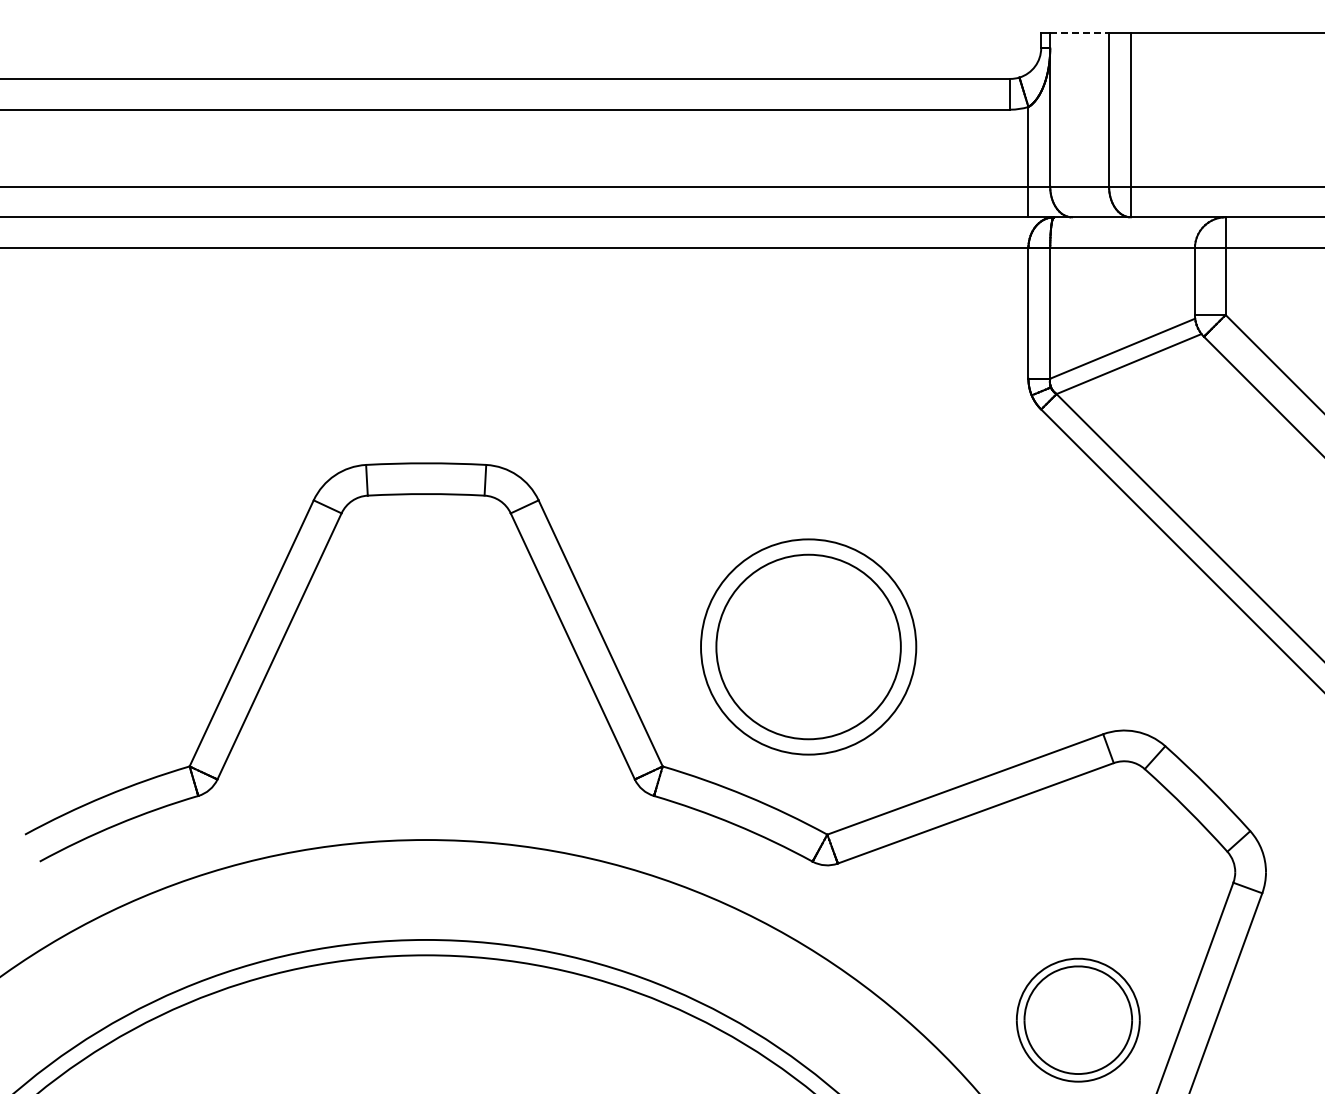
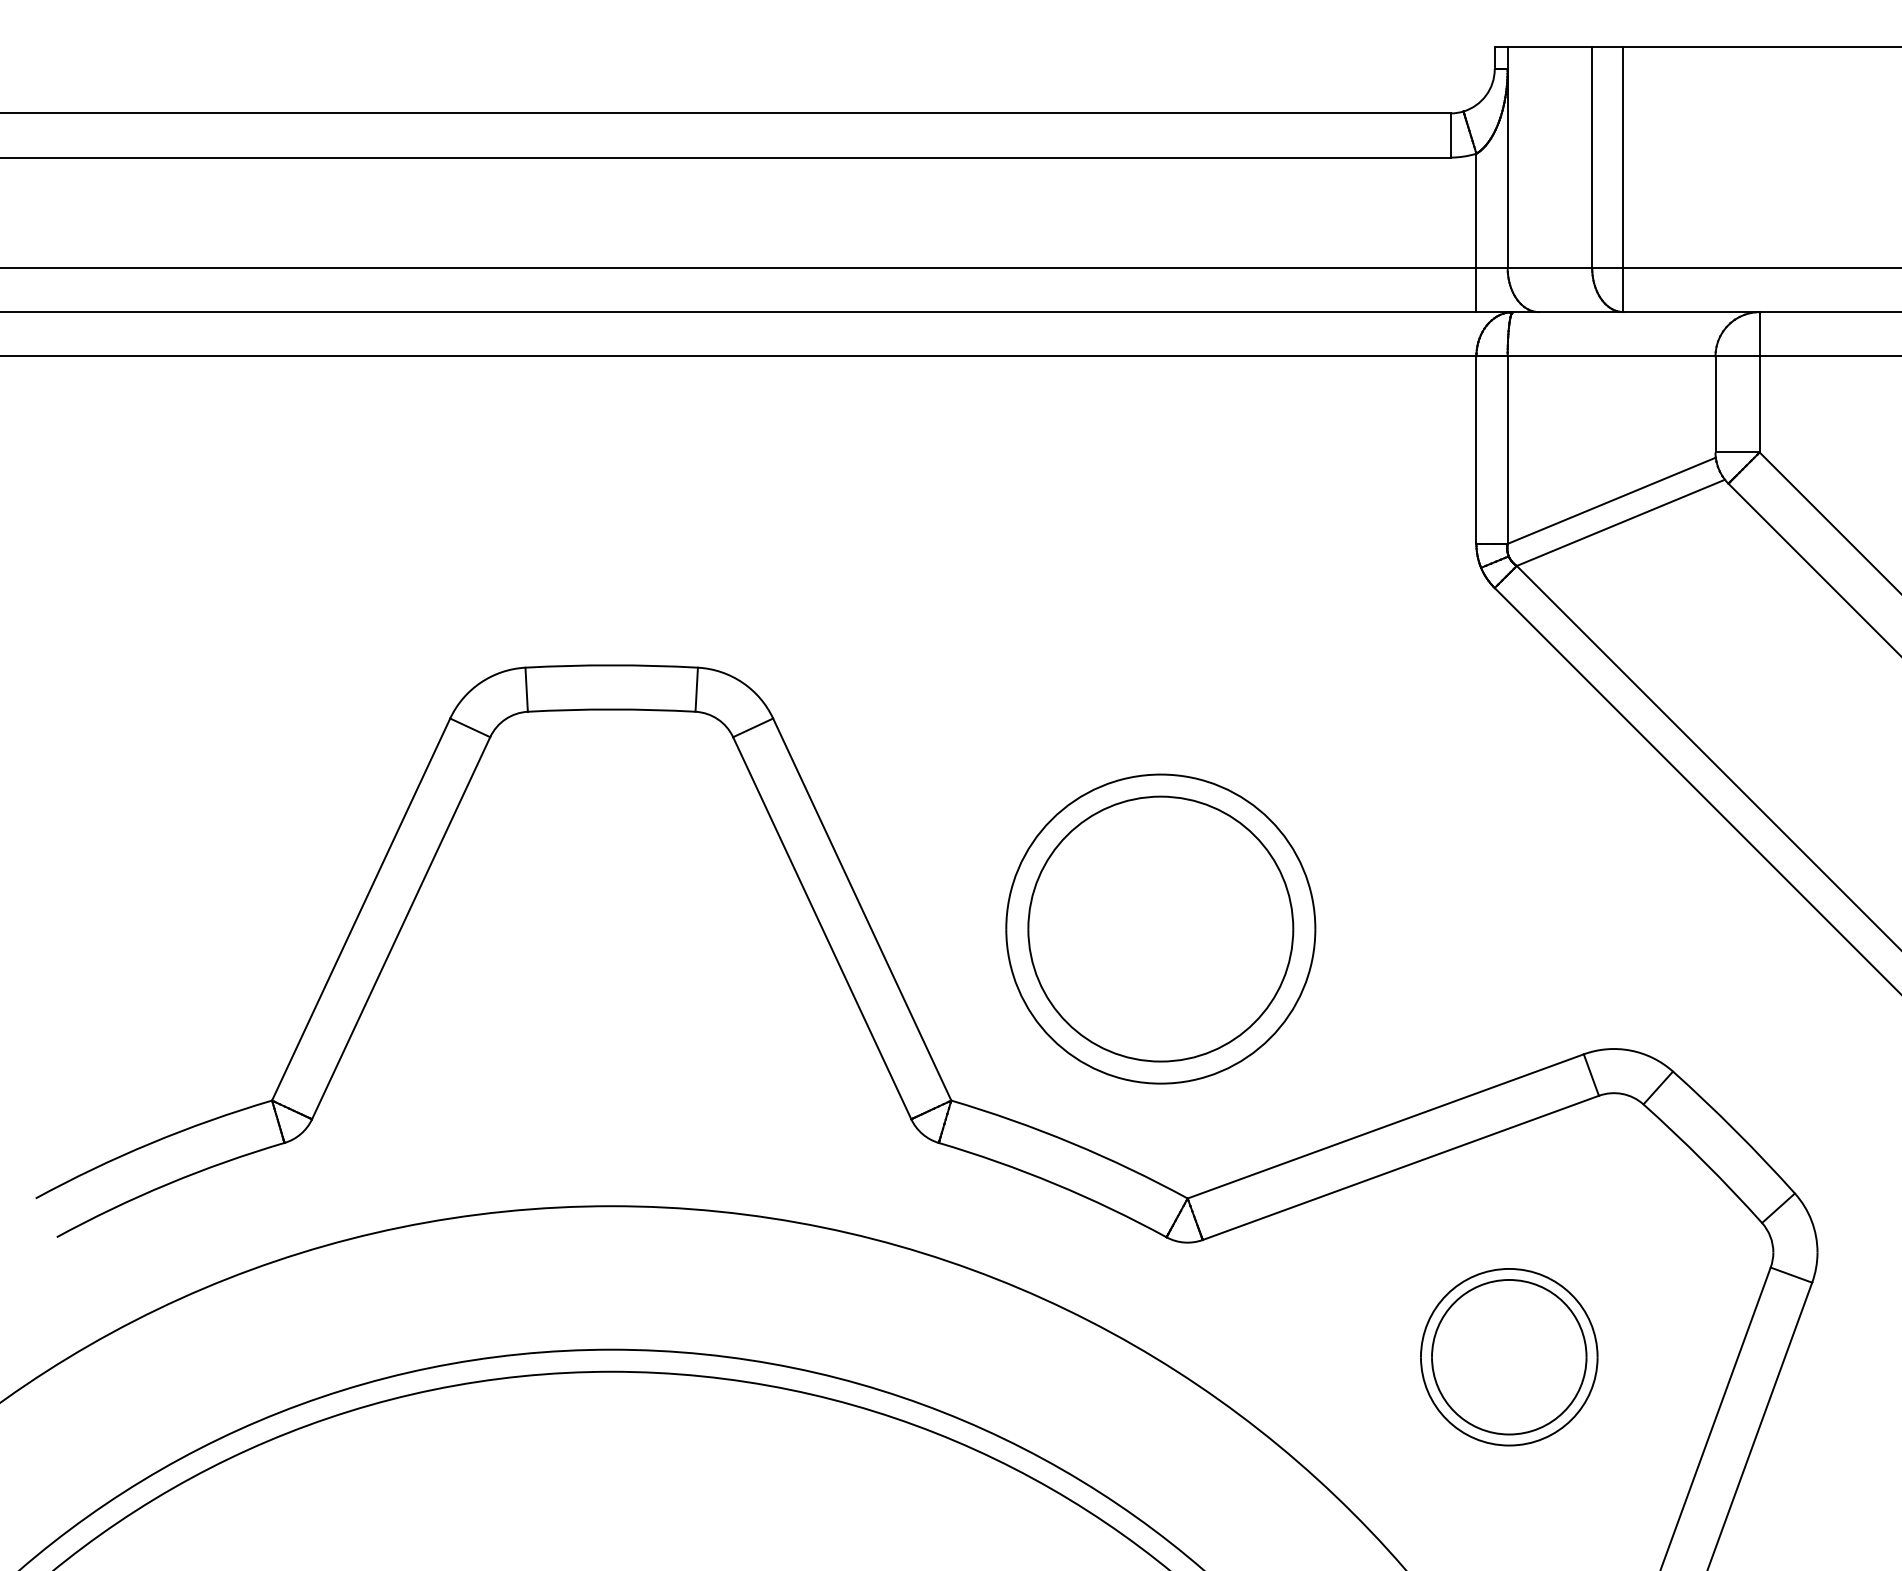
line: (1080, 32) -> (1551, 46), dashed -> solid
part: (1078, 1019) -> (1509, 1356), moved

